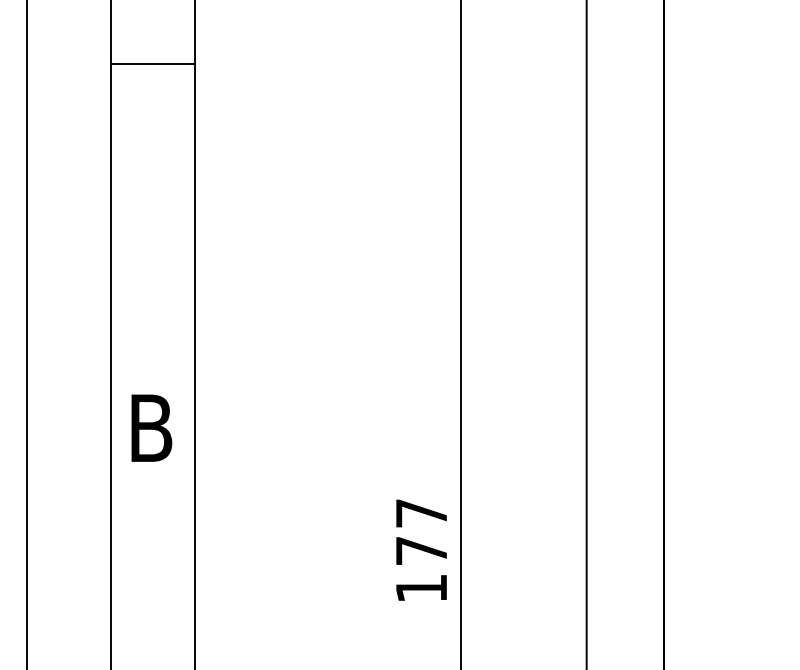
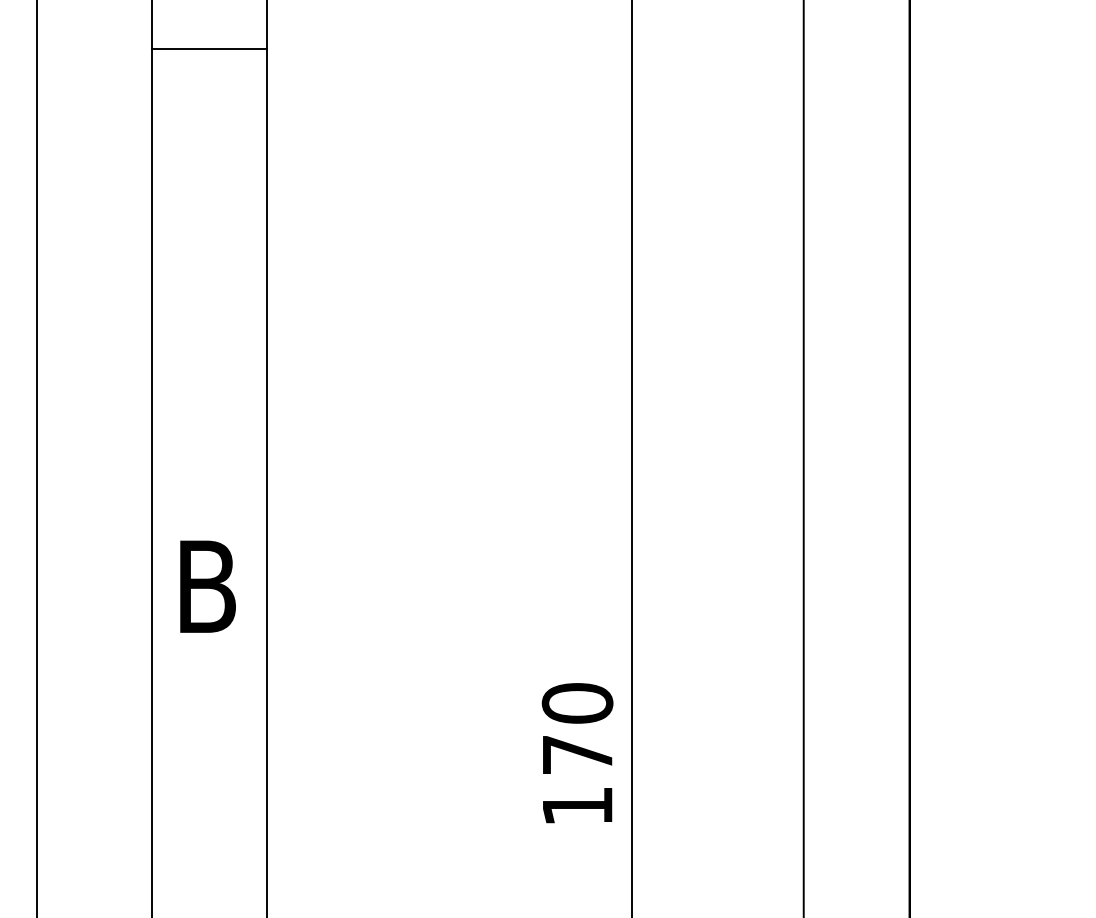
line: (153, 63) -> (210, 48), moved
text: (421, 513) -> (577, 703), 177 -> 170

